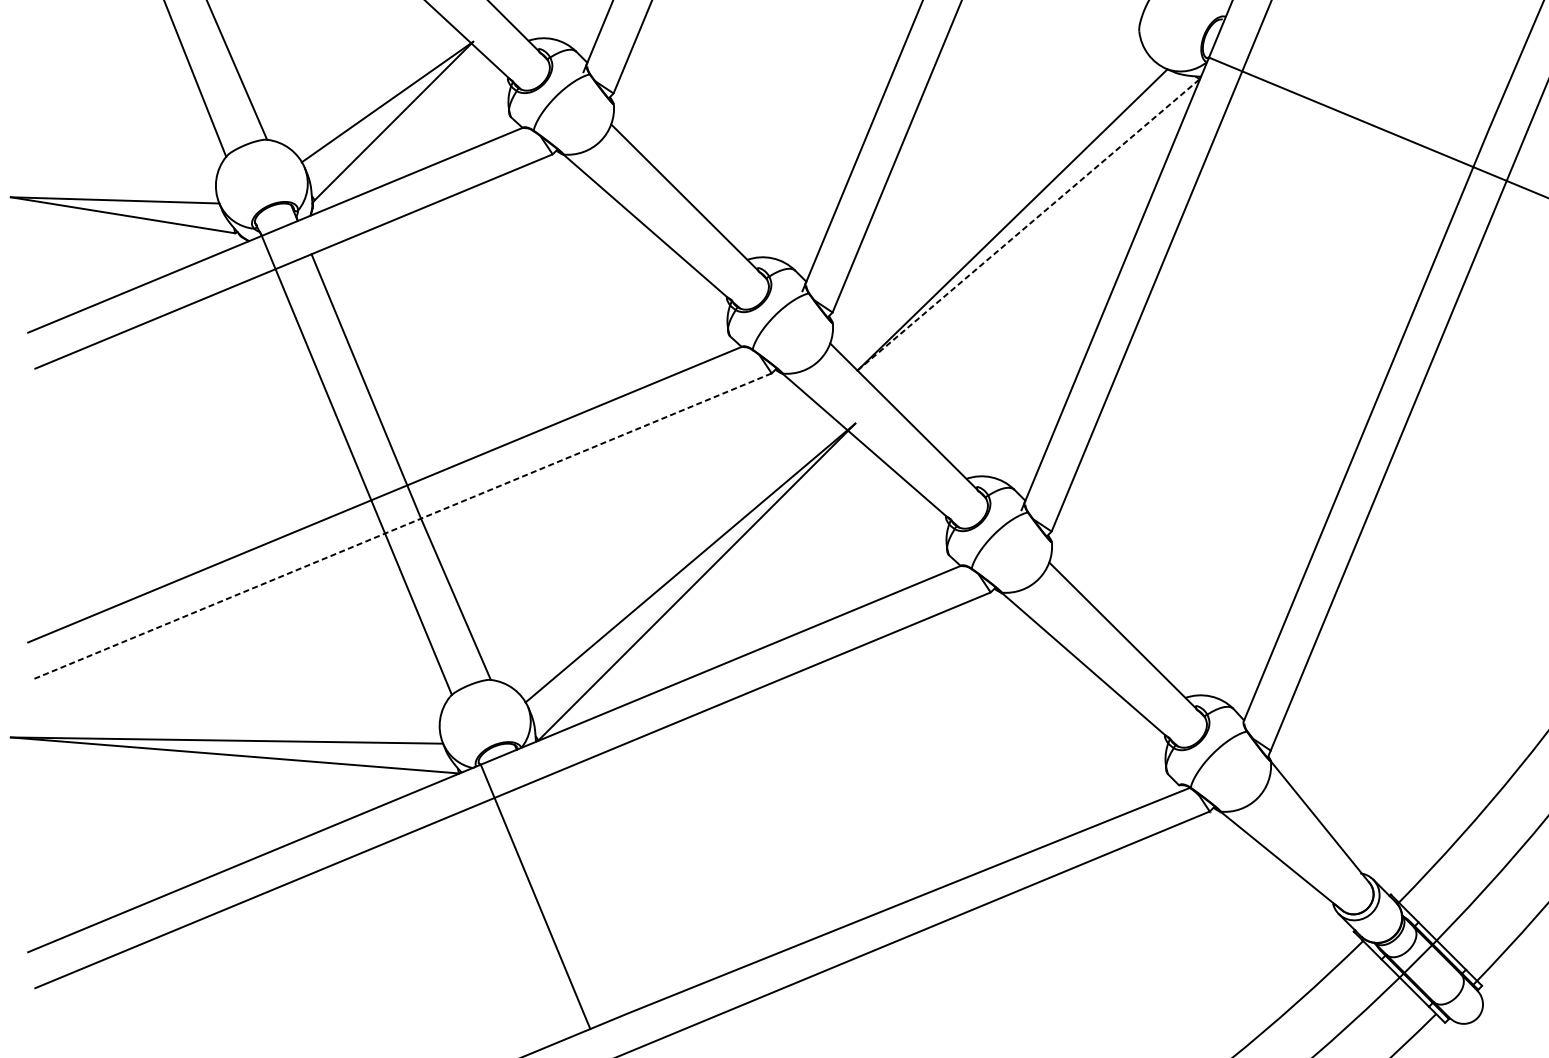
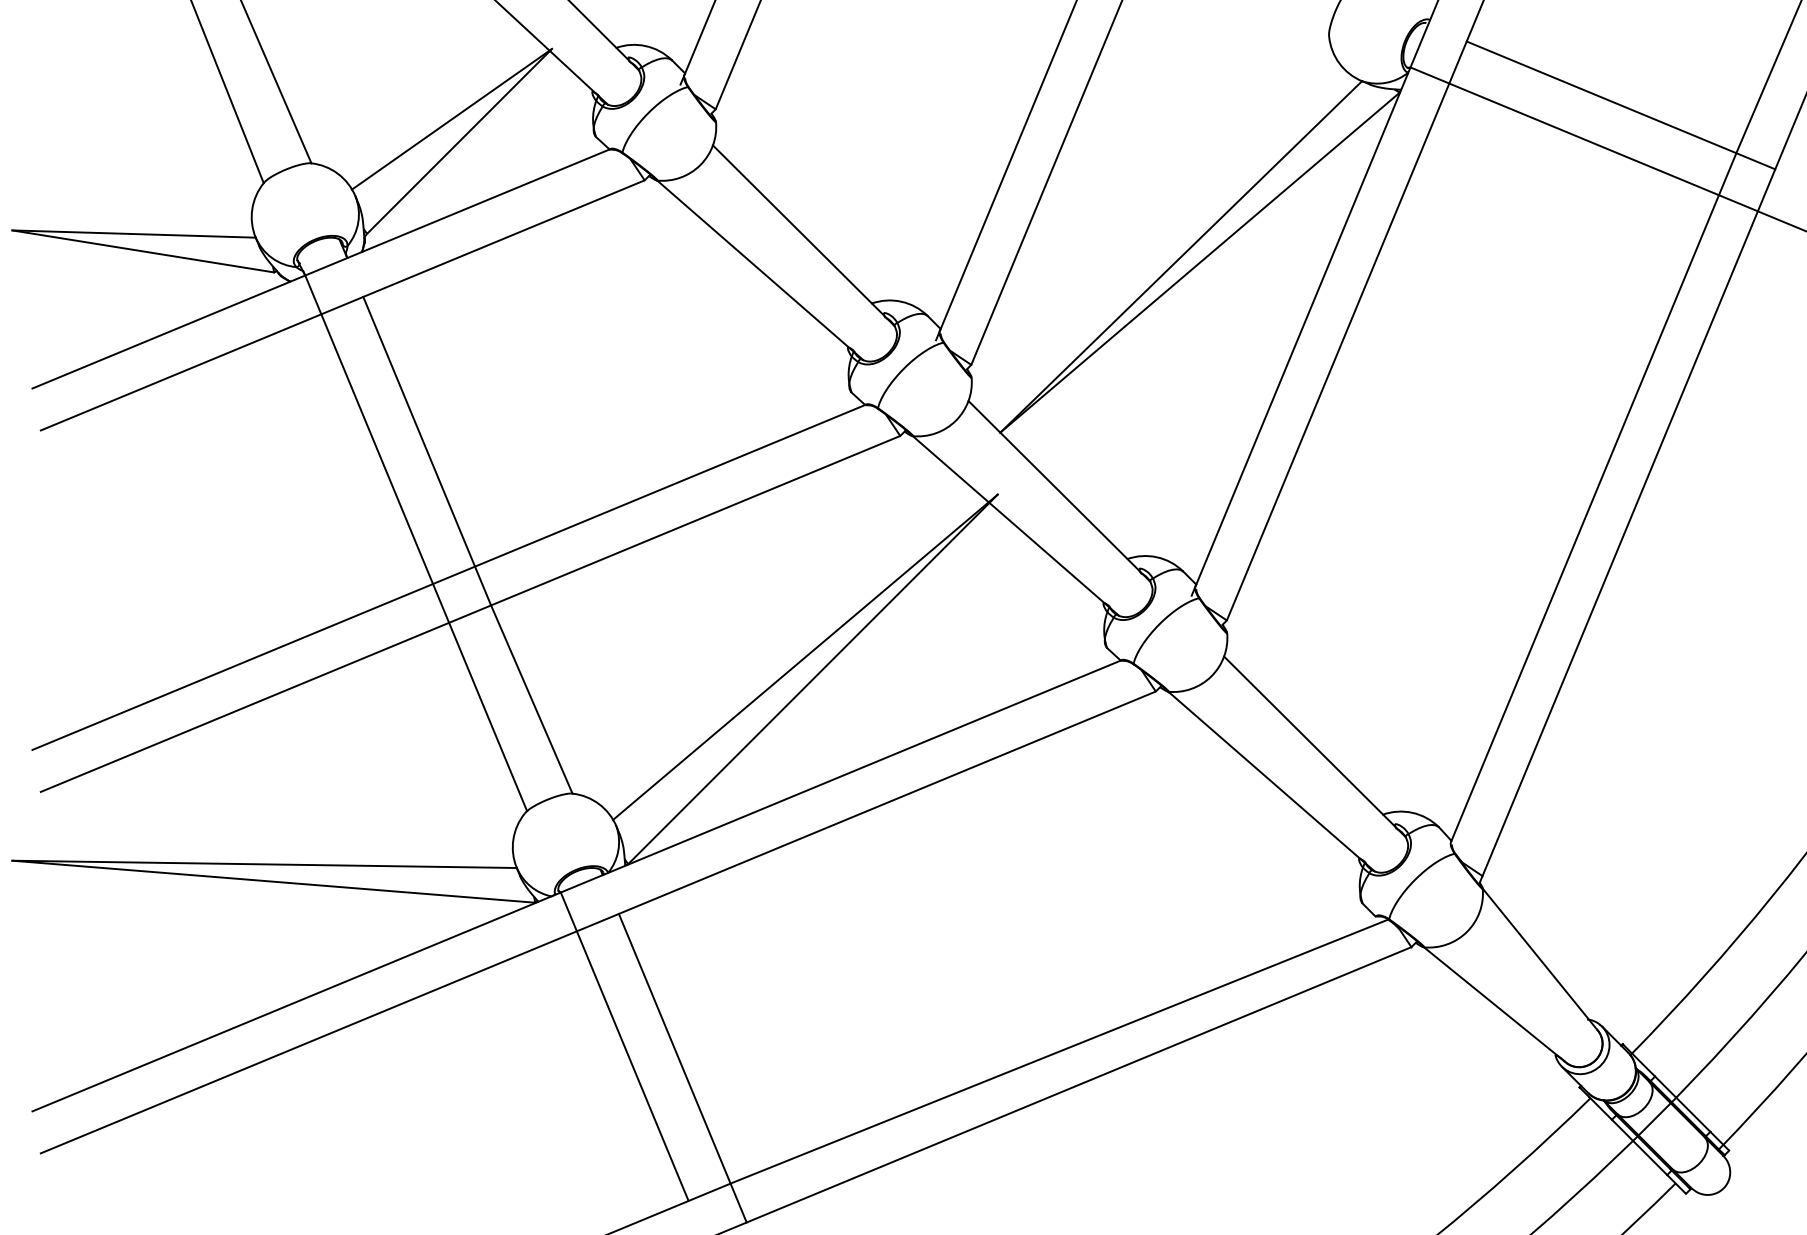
line: (1388, 90) -> (1620, 105), added
line: (1029, 224) -> (1200, 262), dashed -> solid
line: (402, 526) -> (469, 614), dashed -> solid
line: (585, 914) -> (682, 1067), added

